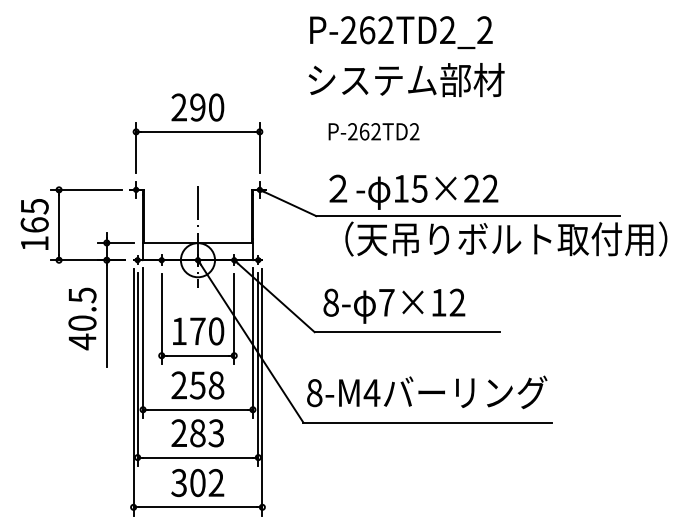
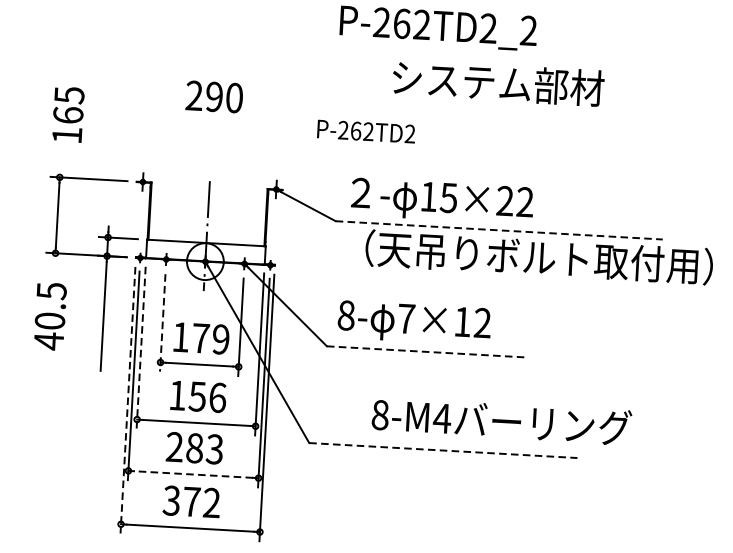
text: (406, 80) -> (498, 83), moved
text: (373, 131) -> (365, 131), moved
part: (197, 132) -> (212, 123), removed
line: (467, 216) -> (498, 230), solid -> dashed
text: (34, 224) -> (68, 114), moved
text: (82, 318) -> (50, 316), moved
line: (161, 319) -> (162, 323), solid -> dashed
text: (216, 331) -> (221, 339), 170 -> 179
line: (407, 332) -> (427, 352), solid -> dashed
line: (143, 343) -> (141, 348), solid -> dashed
text: (197, 385) -> (197, 396), 258 -> 156
line: (133, 392) -> (127, 400), solid -> dashed
text: (427, 392) -> (502, 421), moved
line: (428, 422) -> (444, 450), solid -> dashed
line: (197, 457) -> (192, 474), solid -> dashed
text: (197, 483) -> (191, 502), 302 -> 372

